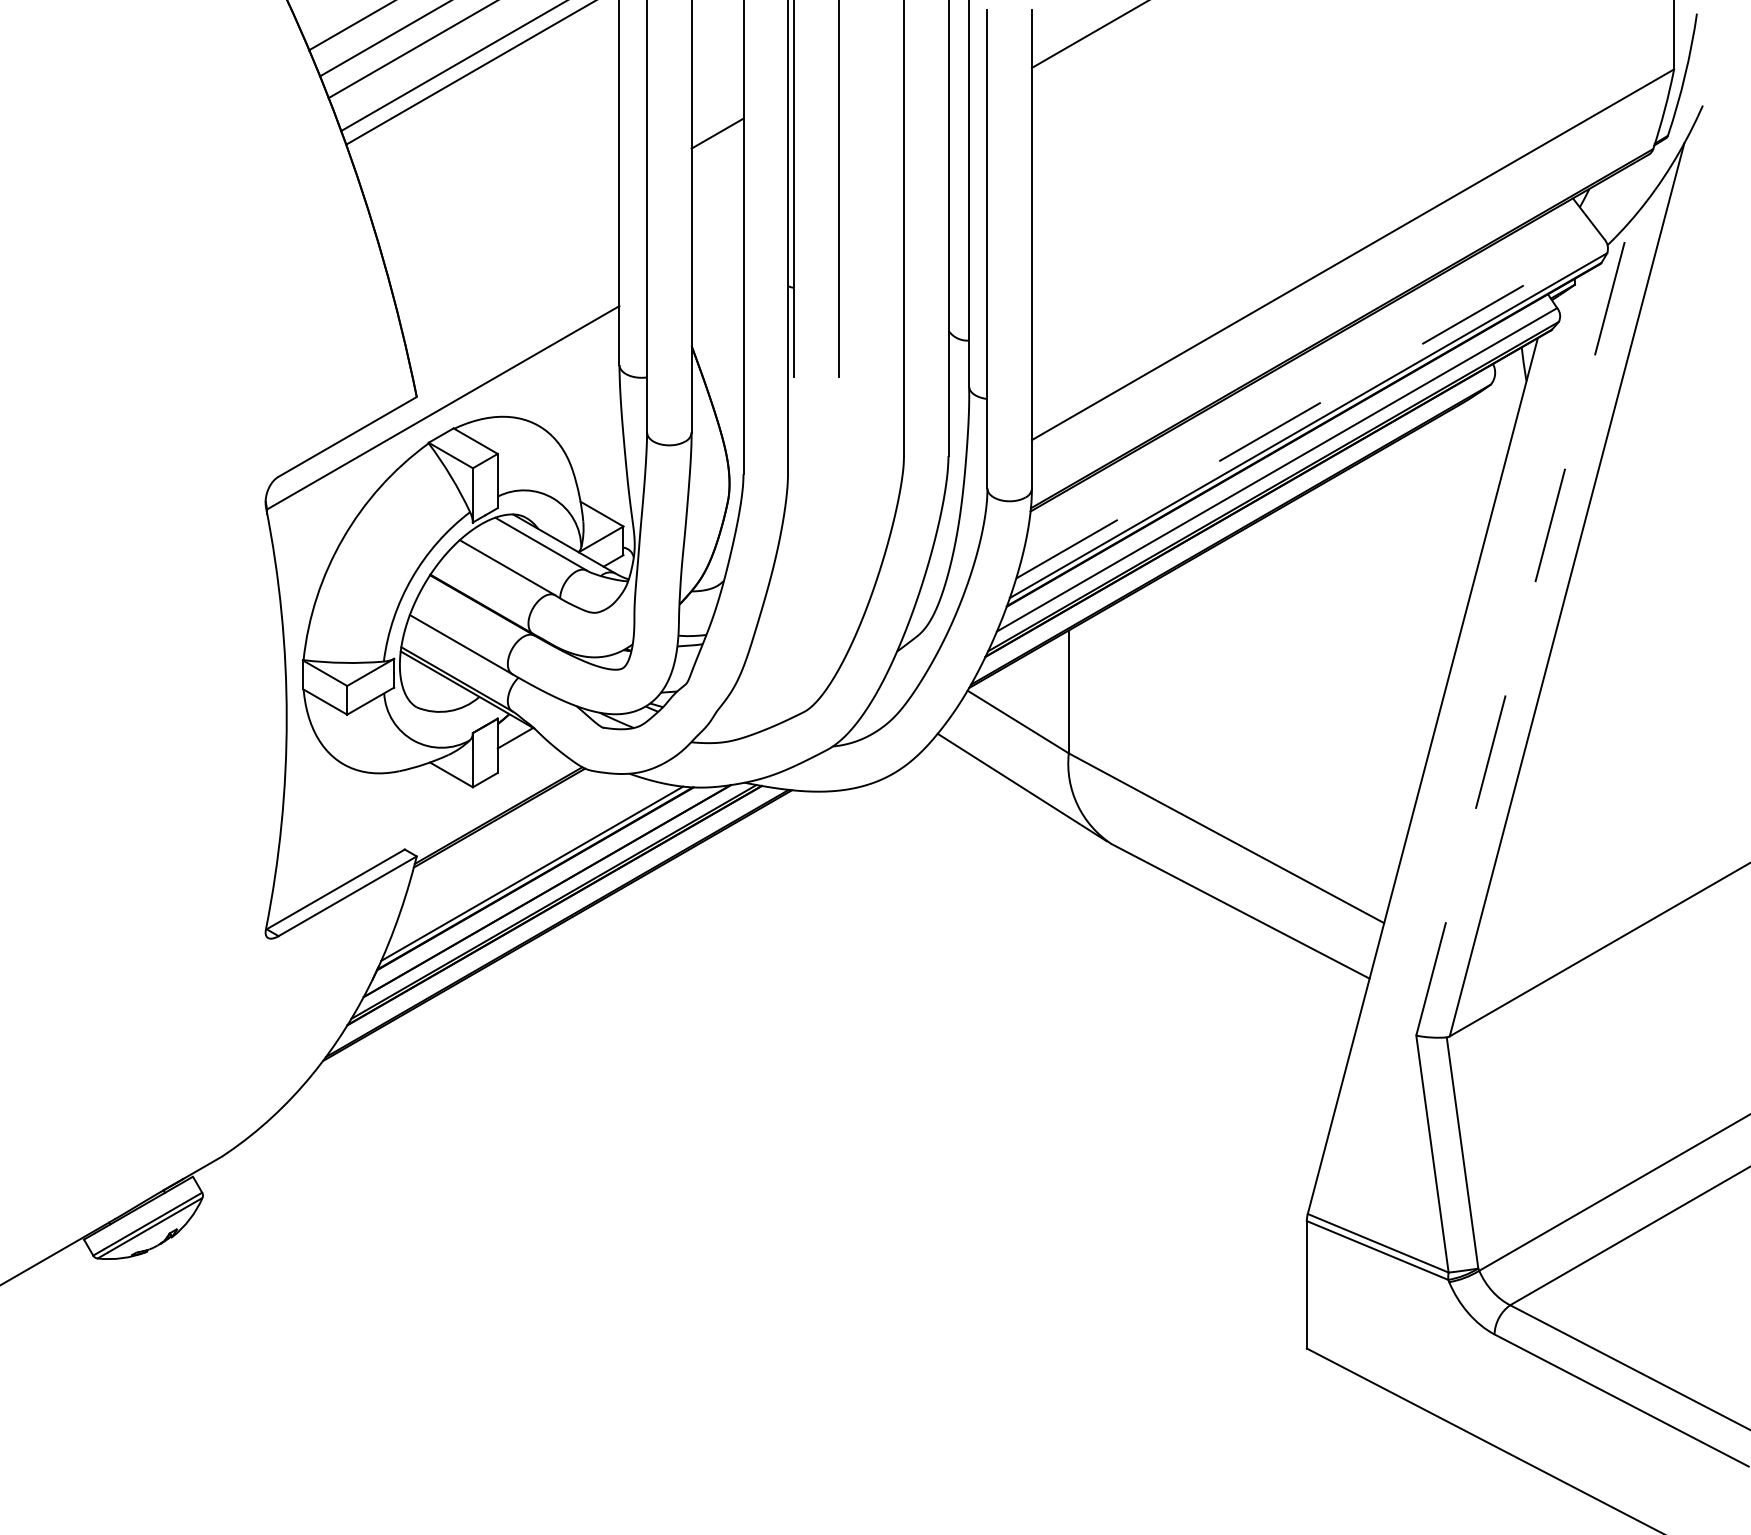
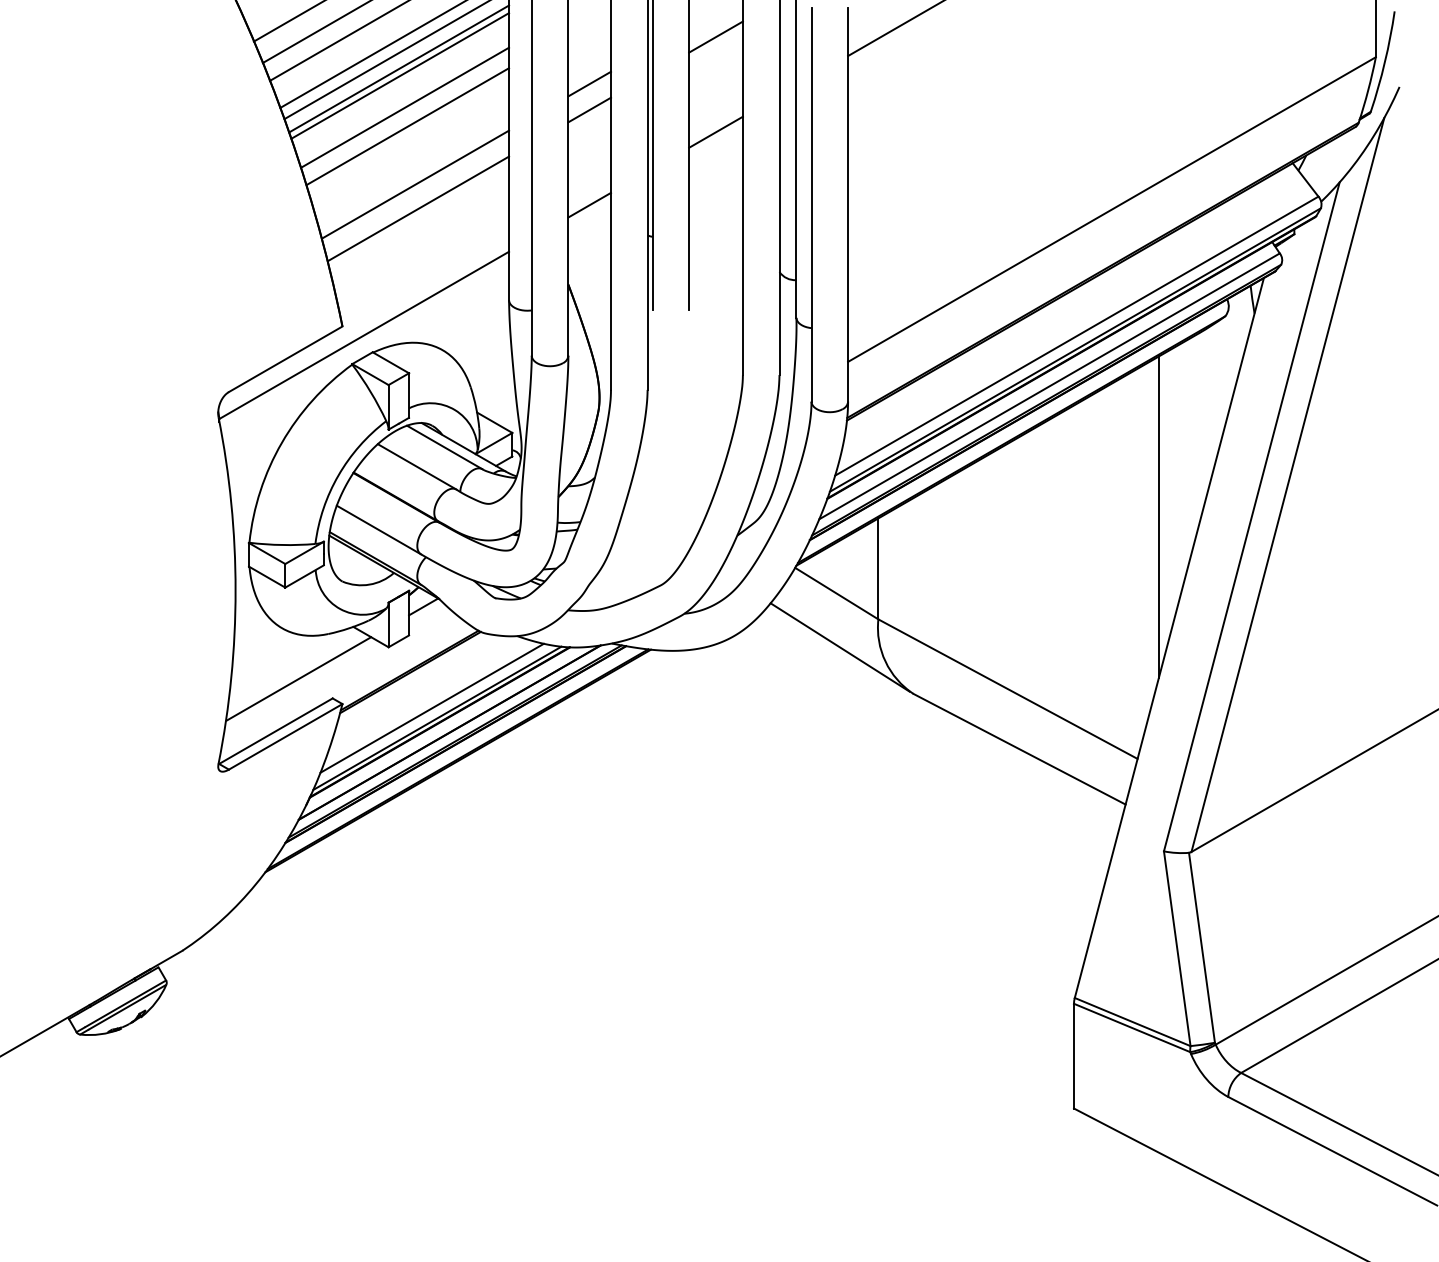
line: (870, 44) -> (715, 36), added
line: (485, 83) -> (398, 68), added
line: (486, 91) -> (399, 75), added
line: (717, 102) -> (589, 84), added
line: (492, 130) -> (404, 107), added
line: (496, 153) -> (407, 126), added
line: (870, 160) -> (715, 132), added
line: (505, 223) -> (415, 183), added
line: (717, 249) -> (589, 205), added
line: (509, 253) -> (418, 208), added
line: (1310, 408) -> (1077, 335), dashed -> solid
line: (1410, 628) -> (1159, 516), added
line: (1523, 628) -> (1252, 516), dashed -> solid
line: (363, 825) -> (298, 678), added
line: (525, 861) -> (431, 708), added

